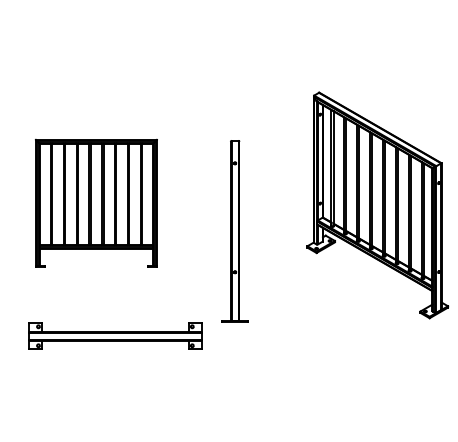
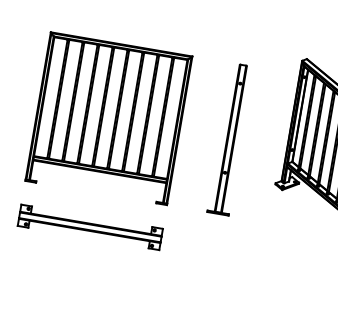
part: (96, 202) -> (109, 117), size x1.43
part: (234, 231) -> (230, 139), moved
part: (115, 335) -> (90, 226), moved

